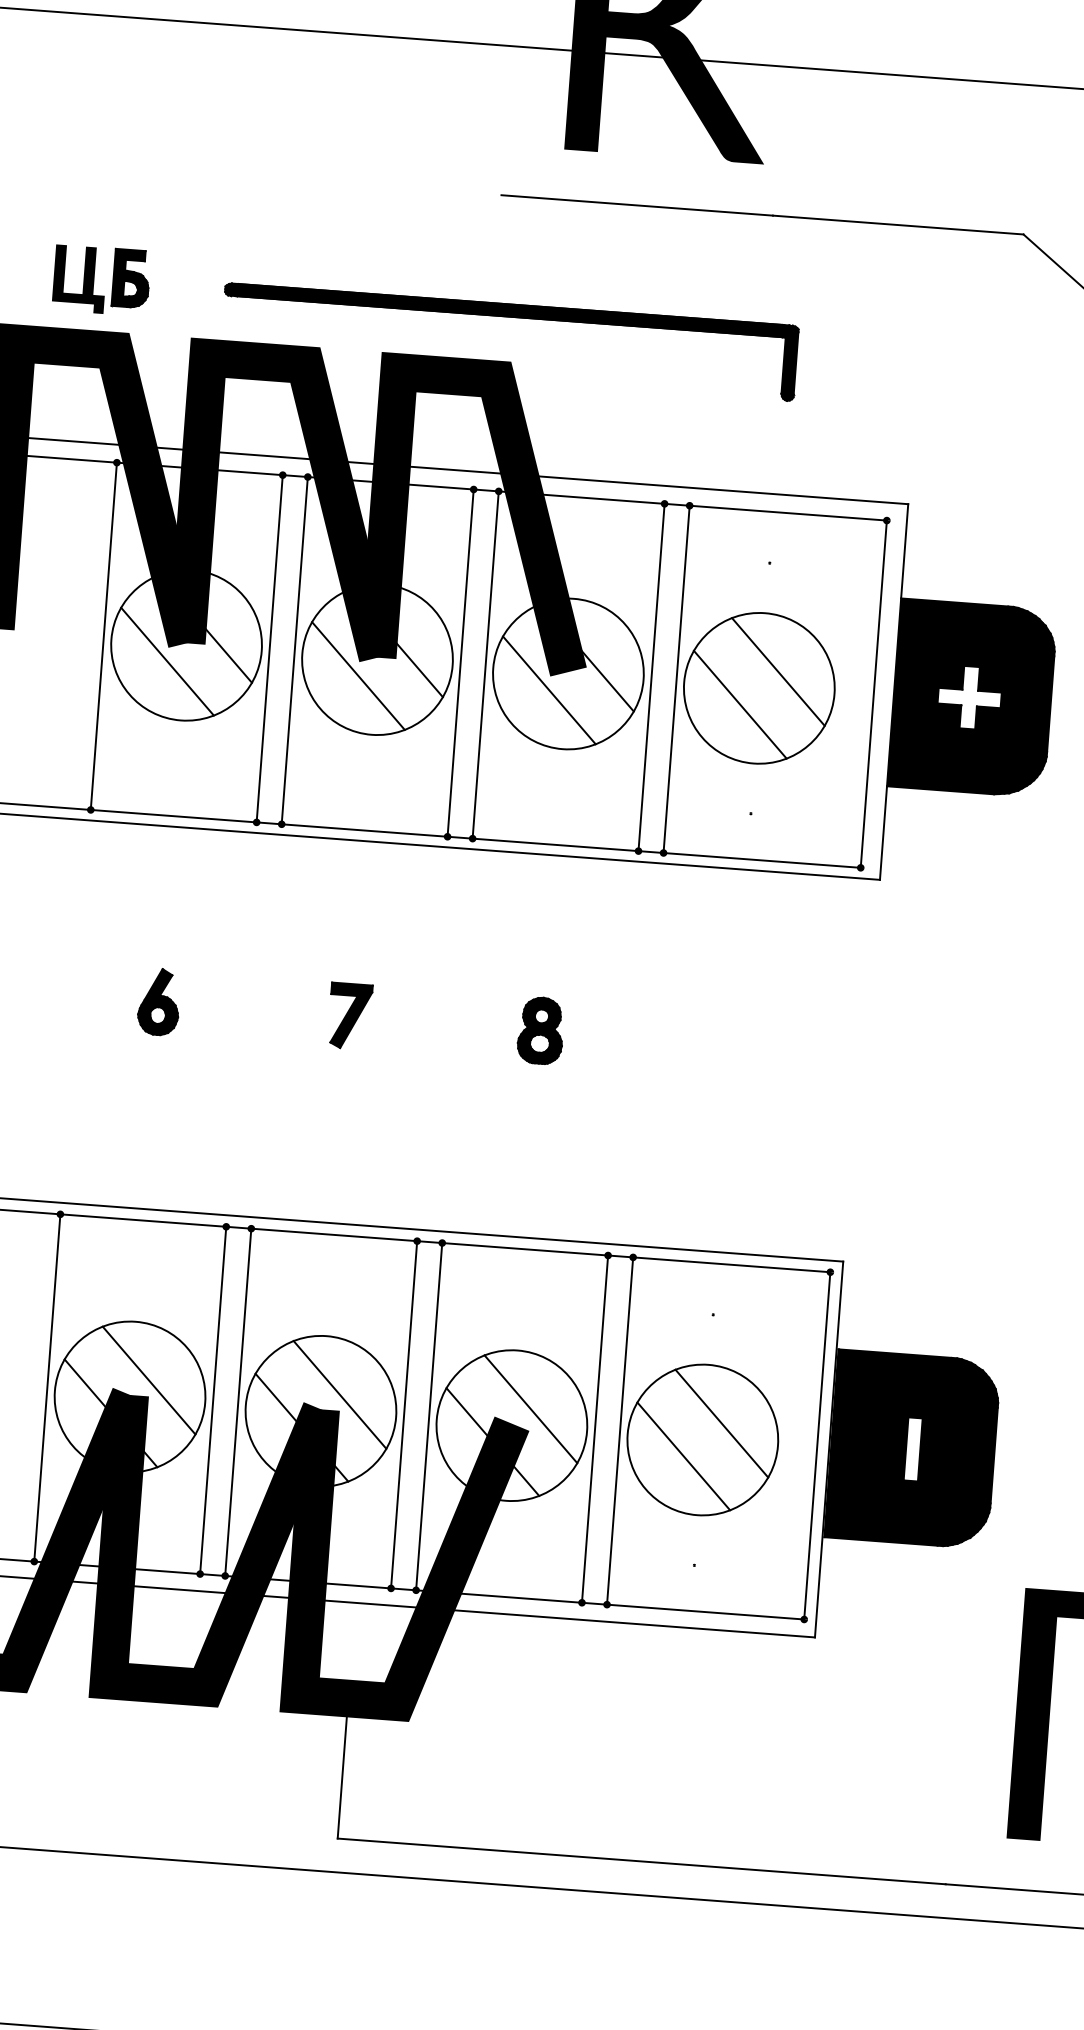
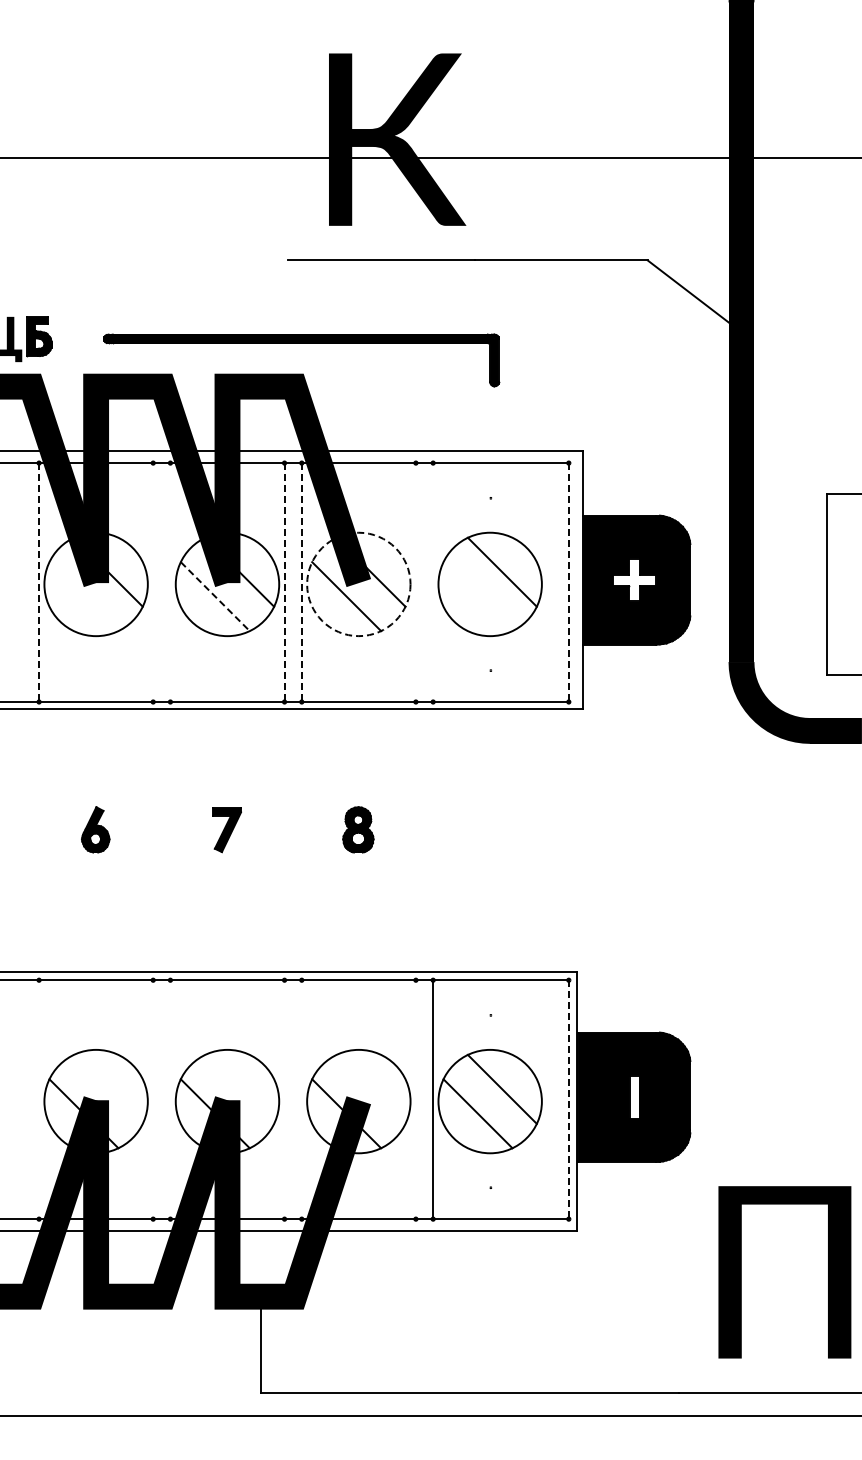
line: (104, 637) -> (39, 583), solid -> dashed
line: (270, 648) -> (153, 582), removed
line: (294, 650) -> (170, 582), removed
line: (166, 661) -> (83, 596), removed
line: (460, 664) -> (284, 583), solid -> dashed
line: (485, 666) -> (301, 583), solid -> dashed
circle: (567, 674) -> (358, 584), solid -> dashed
line: (358, 675) -> (215, 596), solid -> dashed
line: (650, 677) -> (415, 582), removed
line: (677, 679) -> (433, 582), removed
line: (873, 695) -> (568, 583), solid -> dashed
line: (739, 704) -> (477, 596), removed
line: (148, 1379) -> (107, 1088), removed
line: (47, 1387) -> (39, 1099), removed
line: (339, 1393) -> (239, 1088), removed
line: (213, 1400) -> (153, 1099), removed
line: (238, 1402) -> (170, 1099), removed
line: (530, 1407) -> (370, 1088), removed
line: (404, 1414) -> (284, 1099), removed
line: (428, 1416) -> (301, 1099), removed
line: (594, 1428) -> (415, 1099), removed
line: (816, 1447) -> (568, 1100), solid -> dashed

